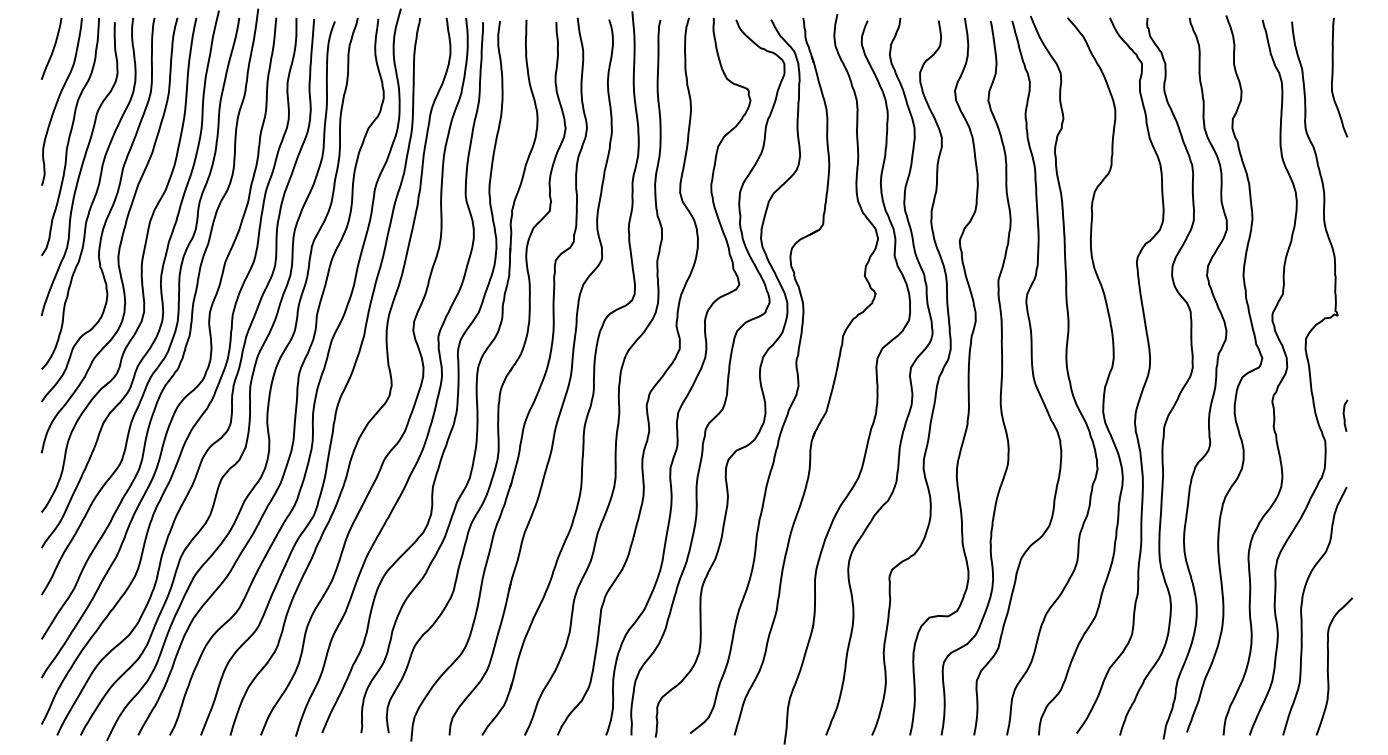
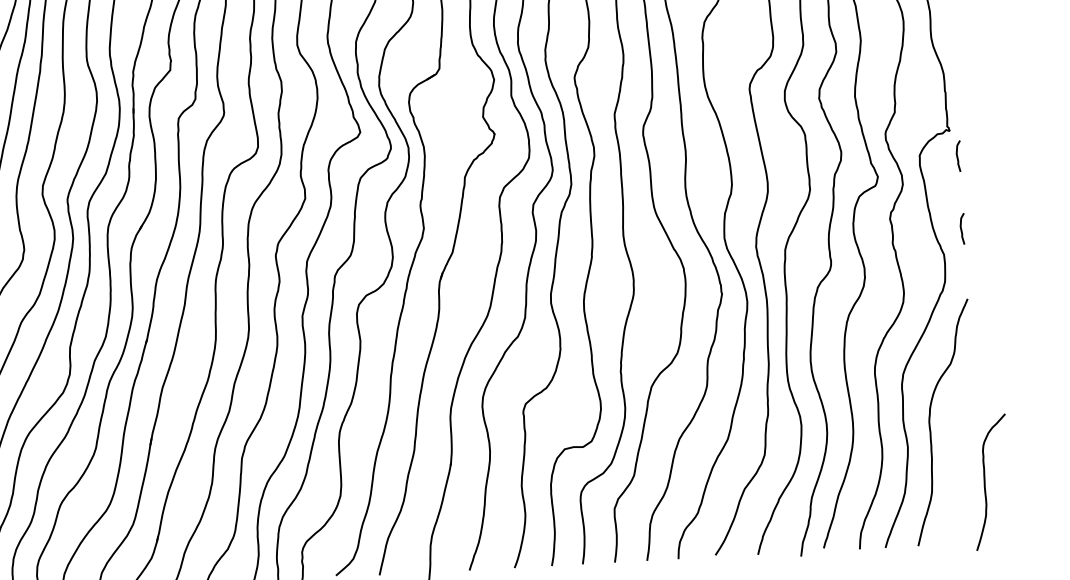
curve: (1344, 341) -> (957, 156), added
curve: (1328, 666) -> (985, 482), moved

